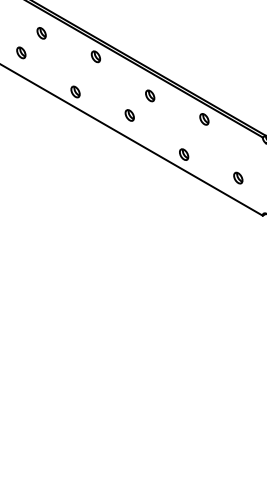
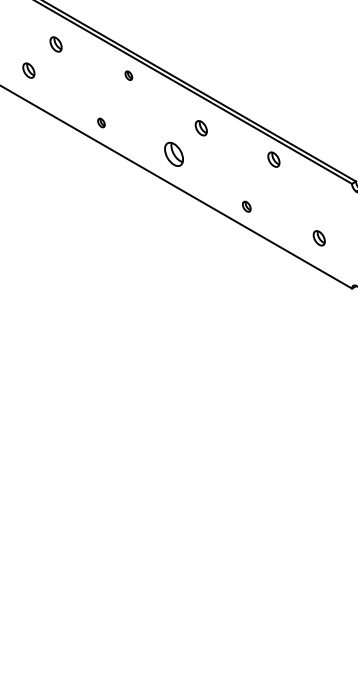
part: (95, 56) -> (128, 75), size x0.6
part: (75, 91) -> (101, 122), size x0.6
part: (129, 115) -> (173, 154), size x1.6
part: (183, 154) -> (246, 206), size x0.7

